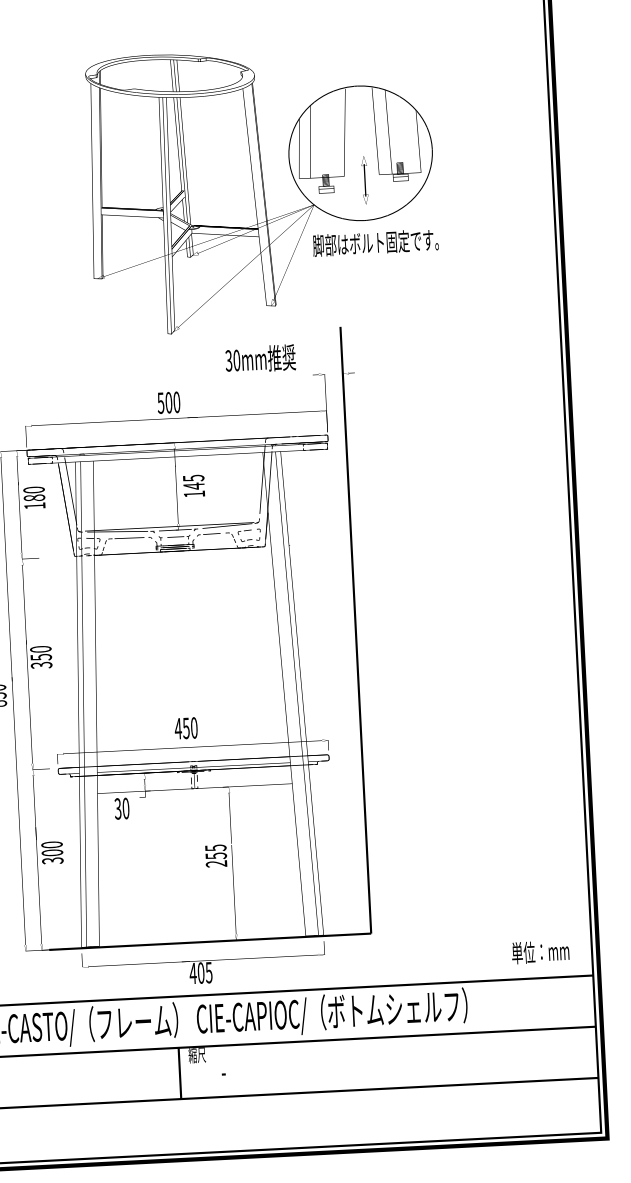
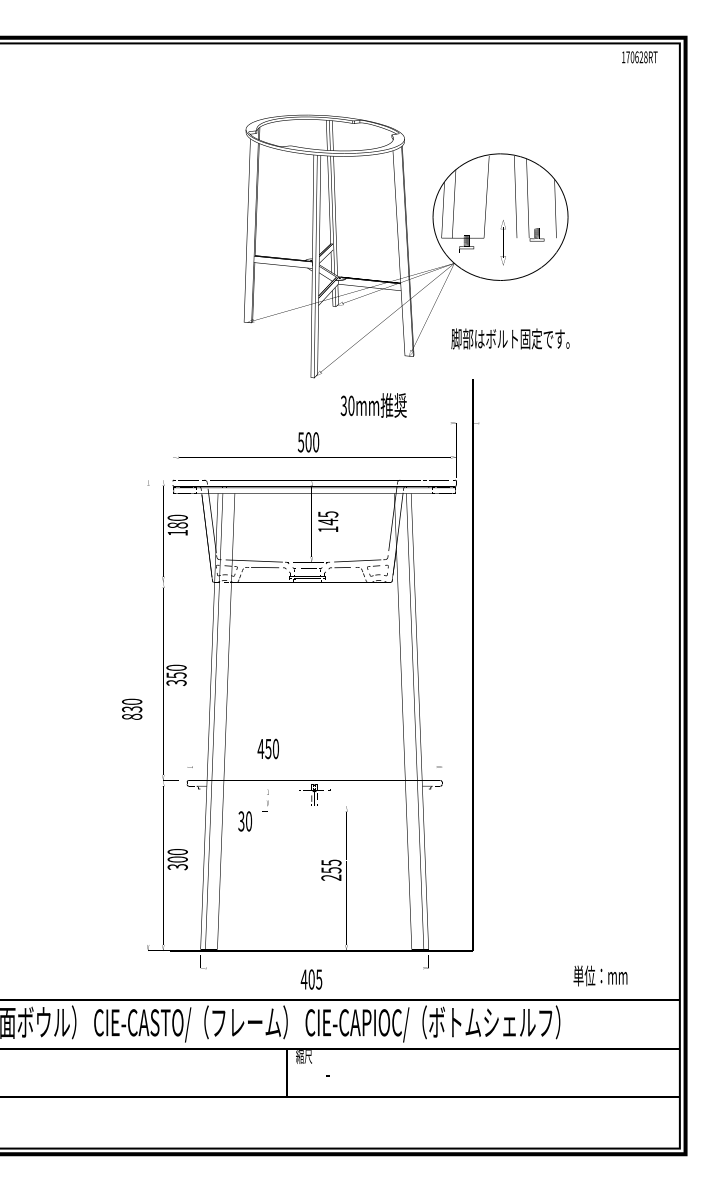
text: (375, 242) -> (510, 338), moved
text: (260, 358) -> (373, 405), moved
text: (185, 727) -> (267, 748), moved
text: (540, 951) -> (600, 975), moved

